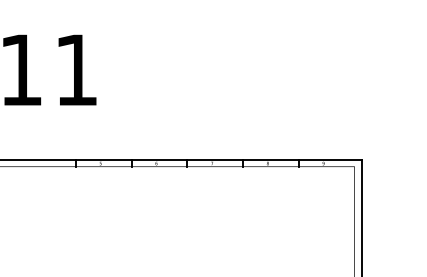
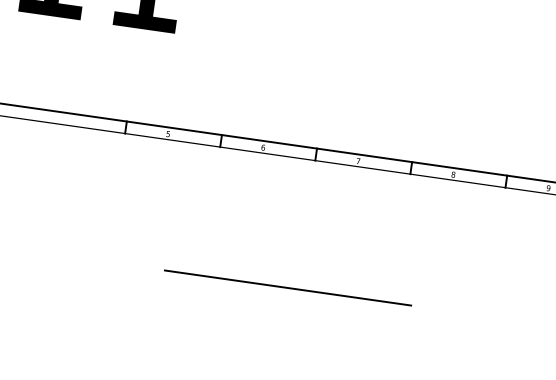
line: (182, 242) -> (288, 288), added

